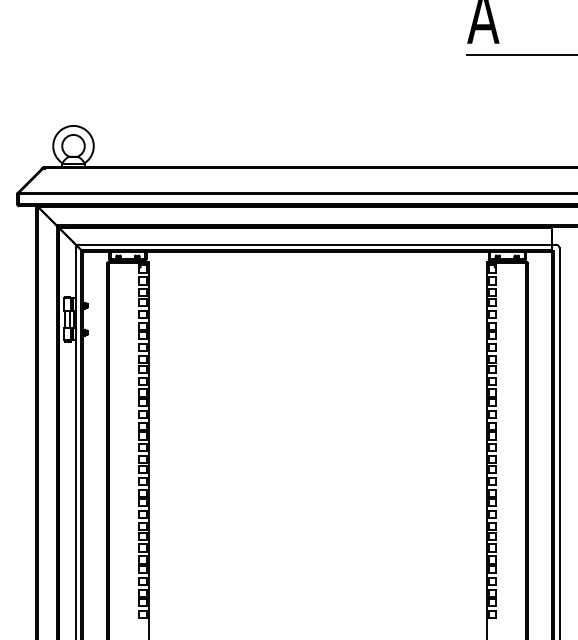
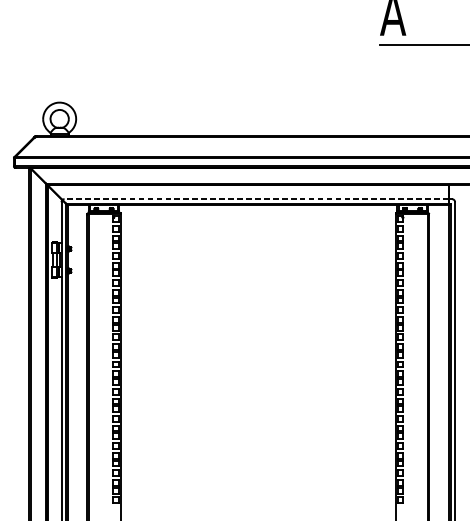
line: (315, 244) -> (256, 199), solid -> dashed

